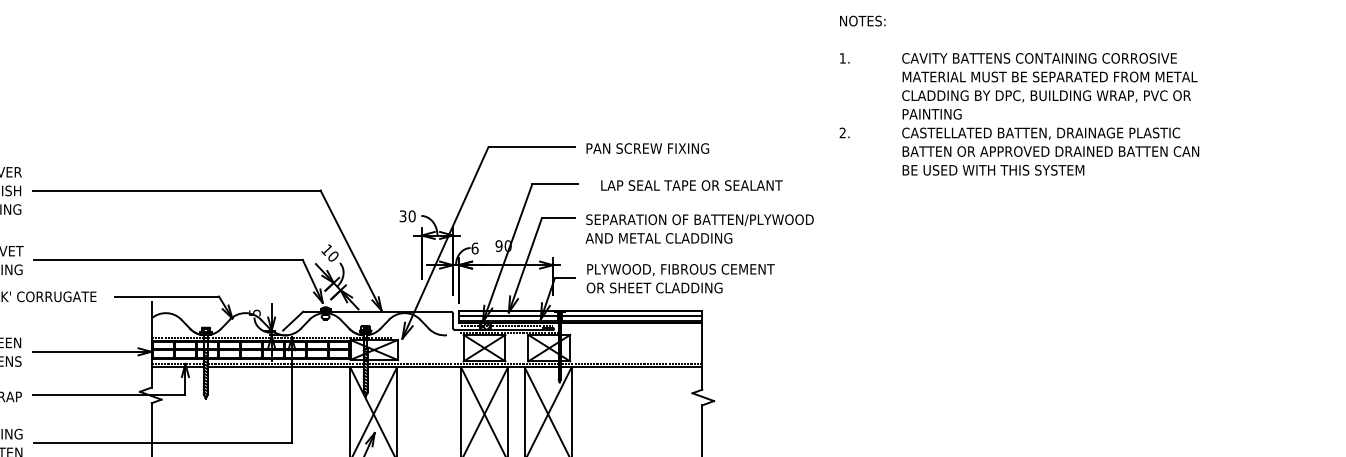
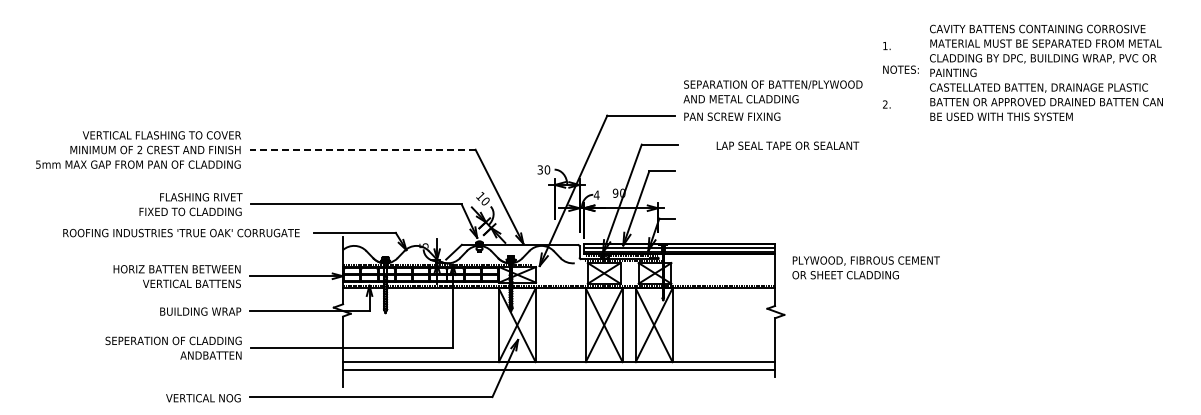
text: (862, 20) -> (900, 69), moved
text: (1050, 113) -> (1046, 72), moved
text: (691, 185) -> (787, 145), moved
line: (176, 190) -> (362, 149), solid -> dashed
text: (698, 228) -> (772, 91), moved
text: (474, 247) -> (596, 194), 6 -> 4
text: (679, 278) -> (865, 267), moved

